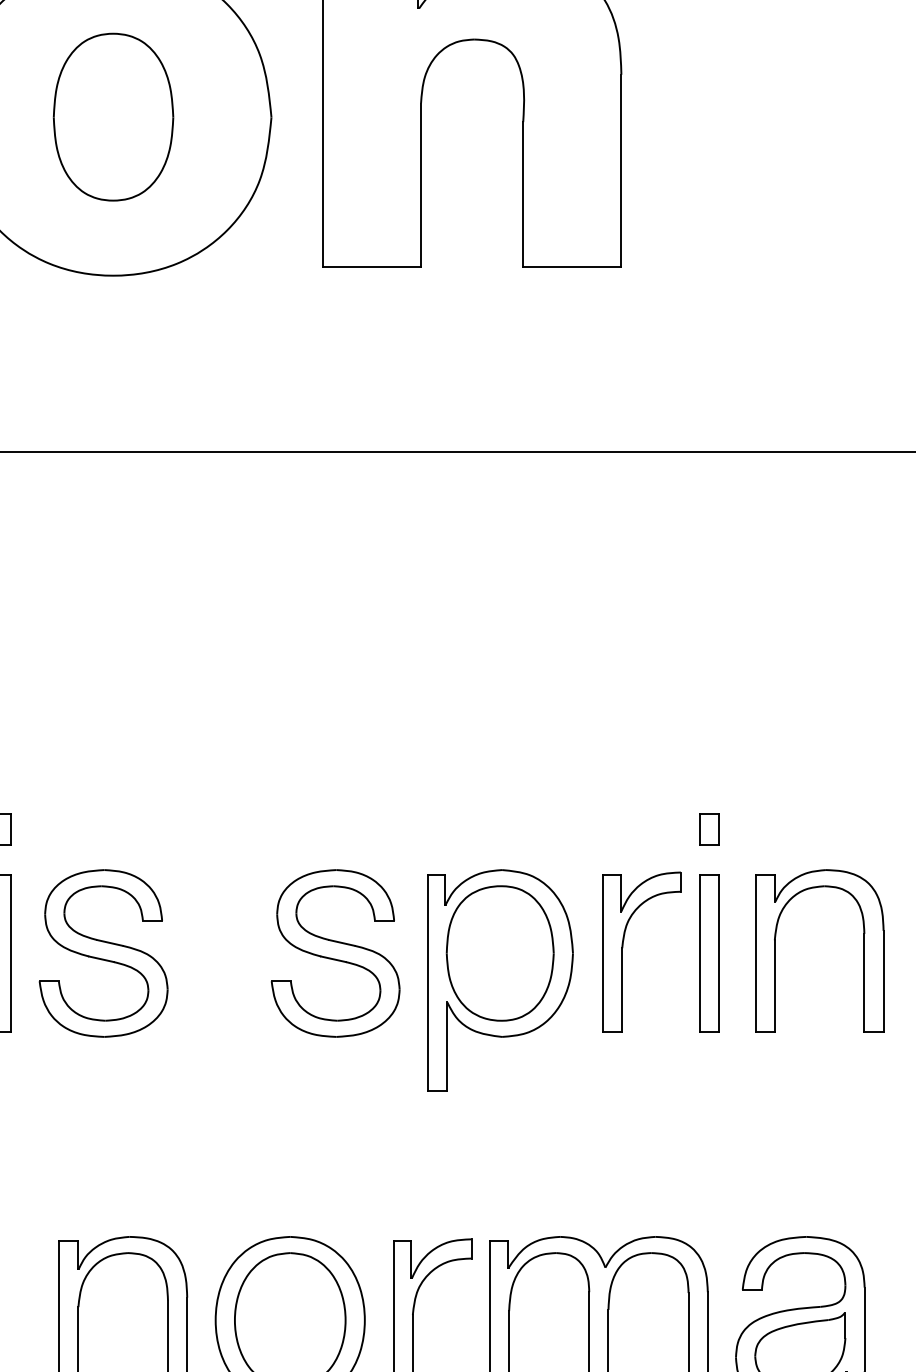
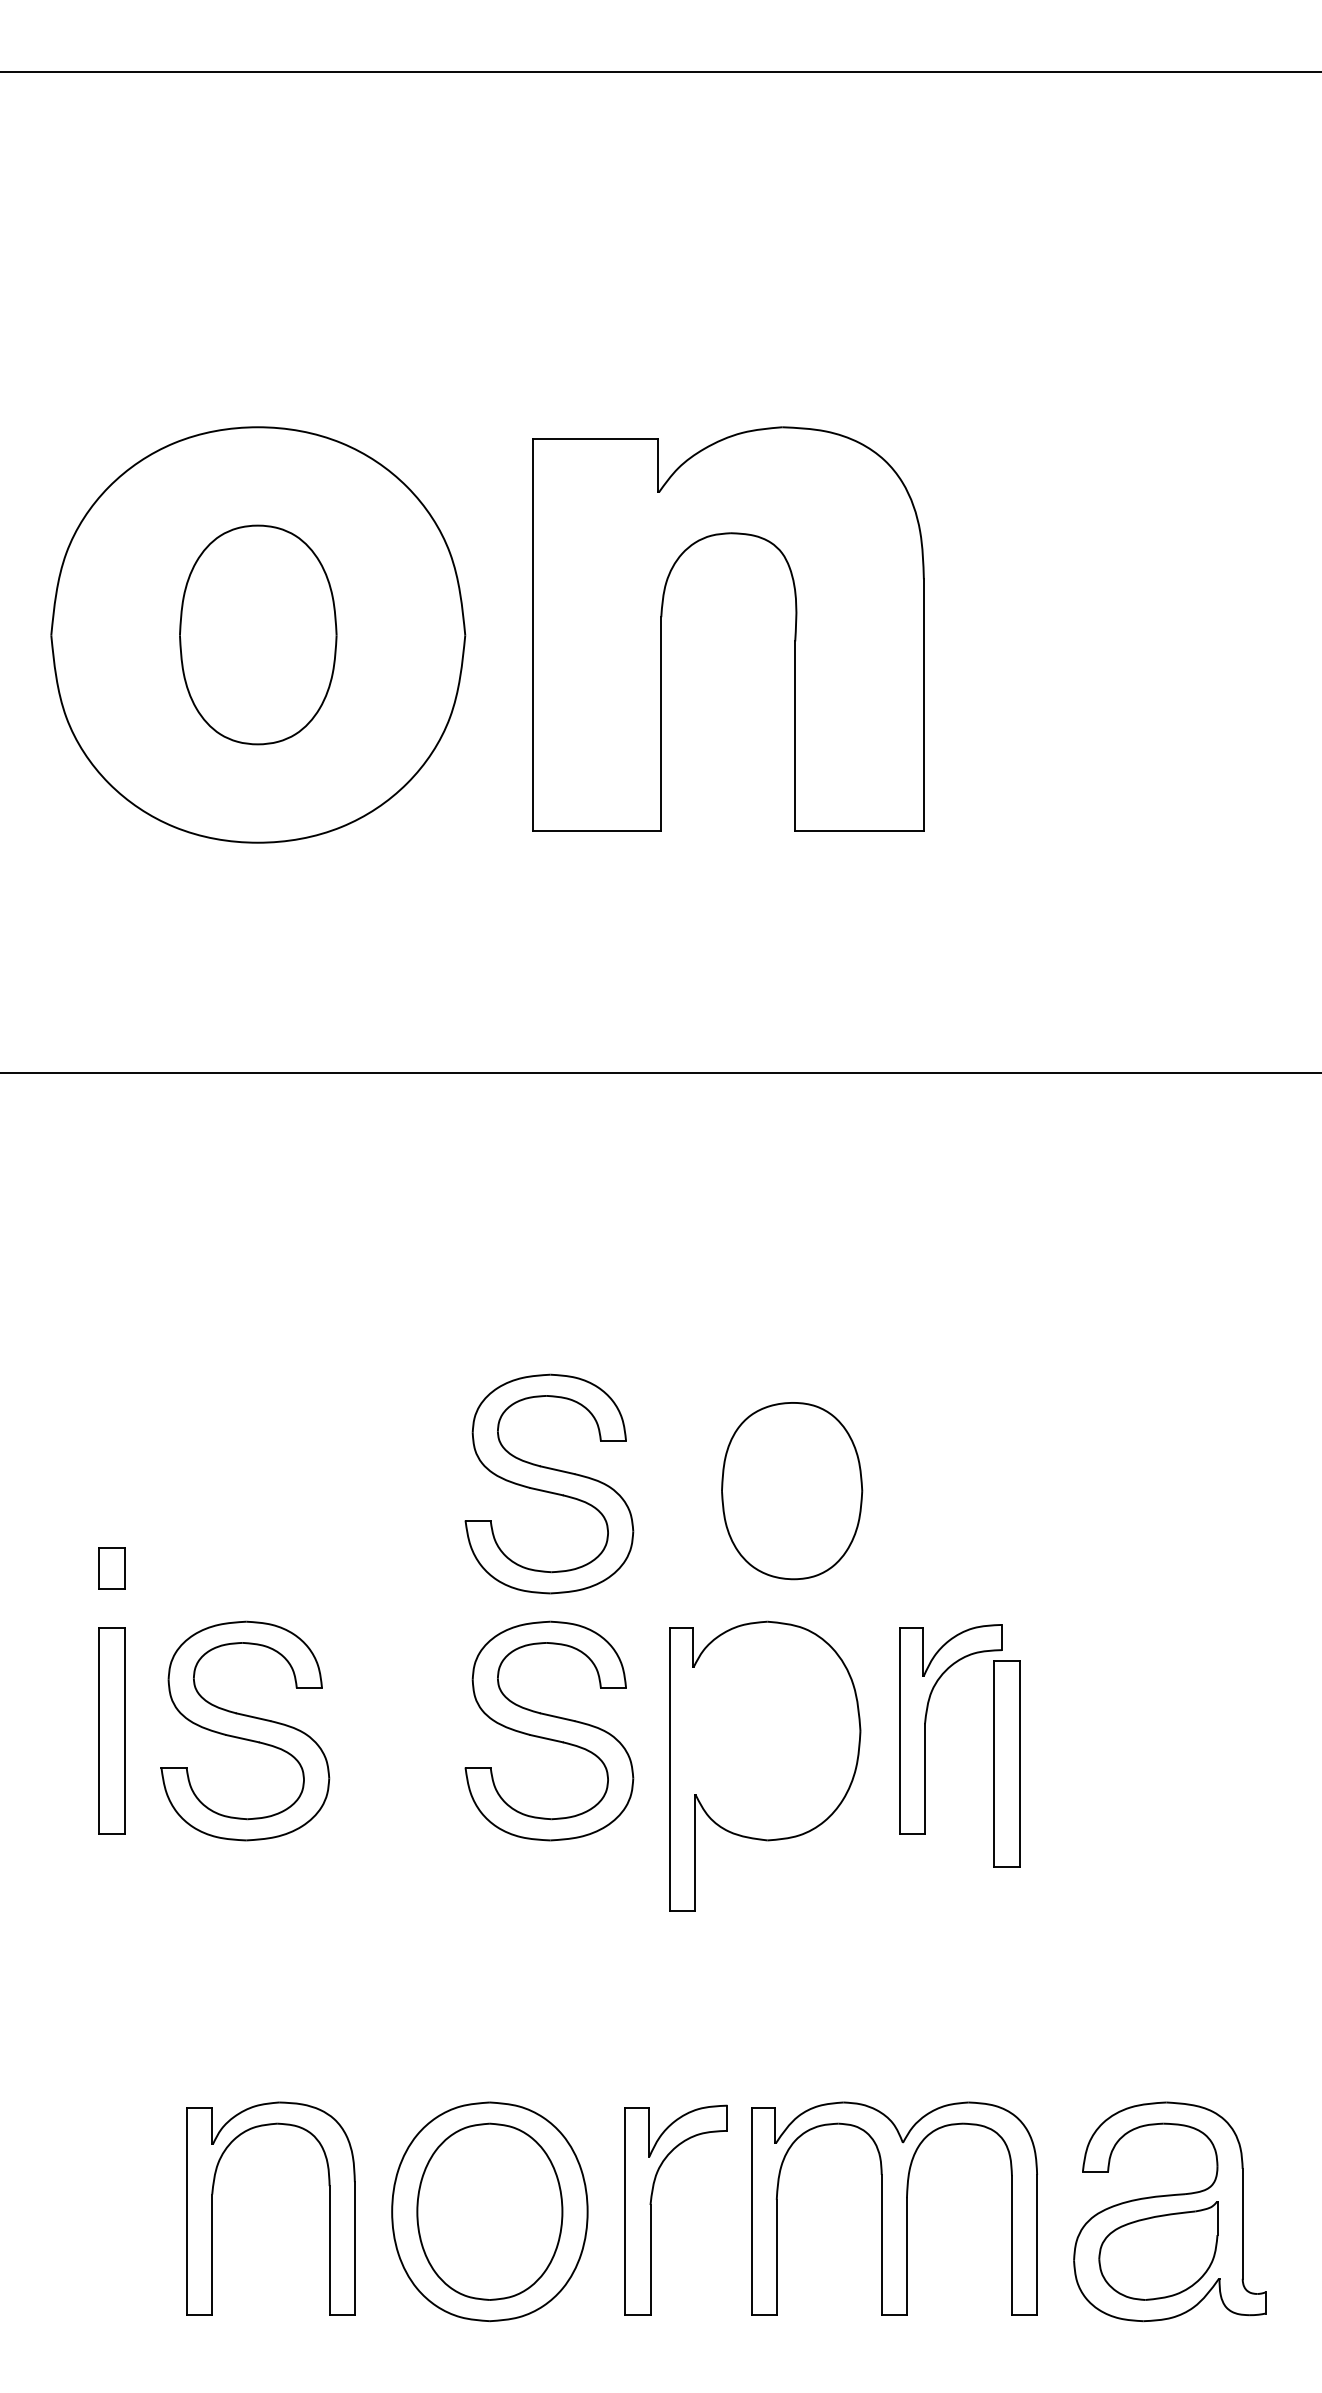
part: (335, 764) -> (549, 1483), added
part: (708, 829) -> (1038, 1568), removed
part: (775, 950) -> (1125, 1727), removed
part: (500, 953) -> (792, 1491), moved
part: (708, 953) -> (1006, 1763), moved

